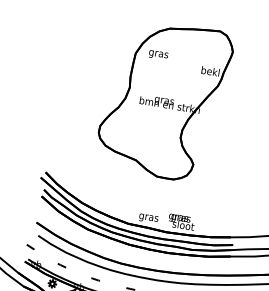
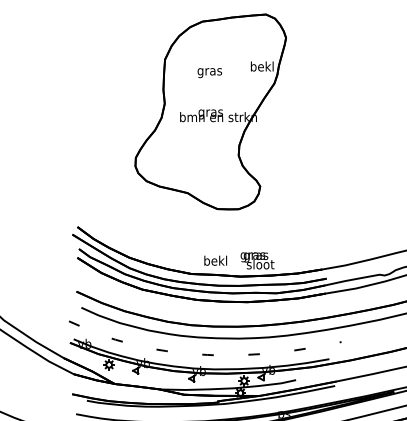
text: (158, 55) -> (209, 73), moved
text: (148, 217) -> (215, 261), gras -> bekl

